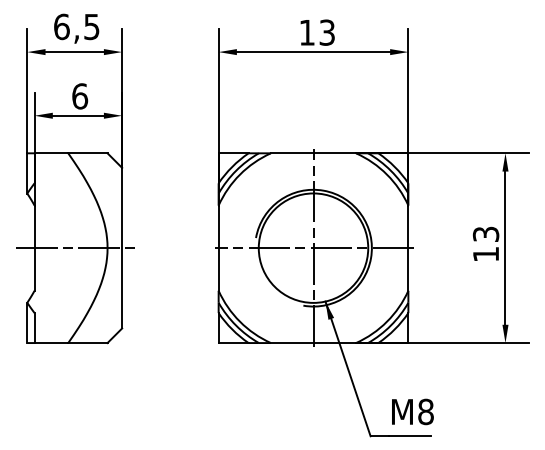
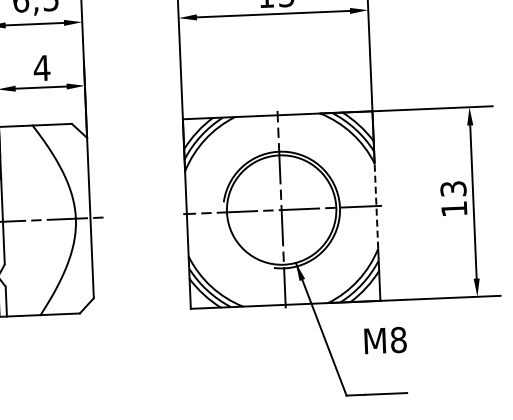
text: (79, 96) -> (41, 68), 6 -> 4
line: (408, 248) -> (376, 206), solid -> dashed
text: (412, 411) -> (385, 340), moved

